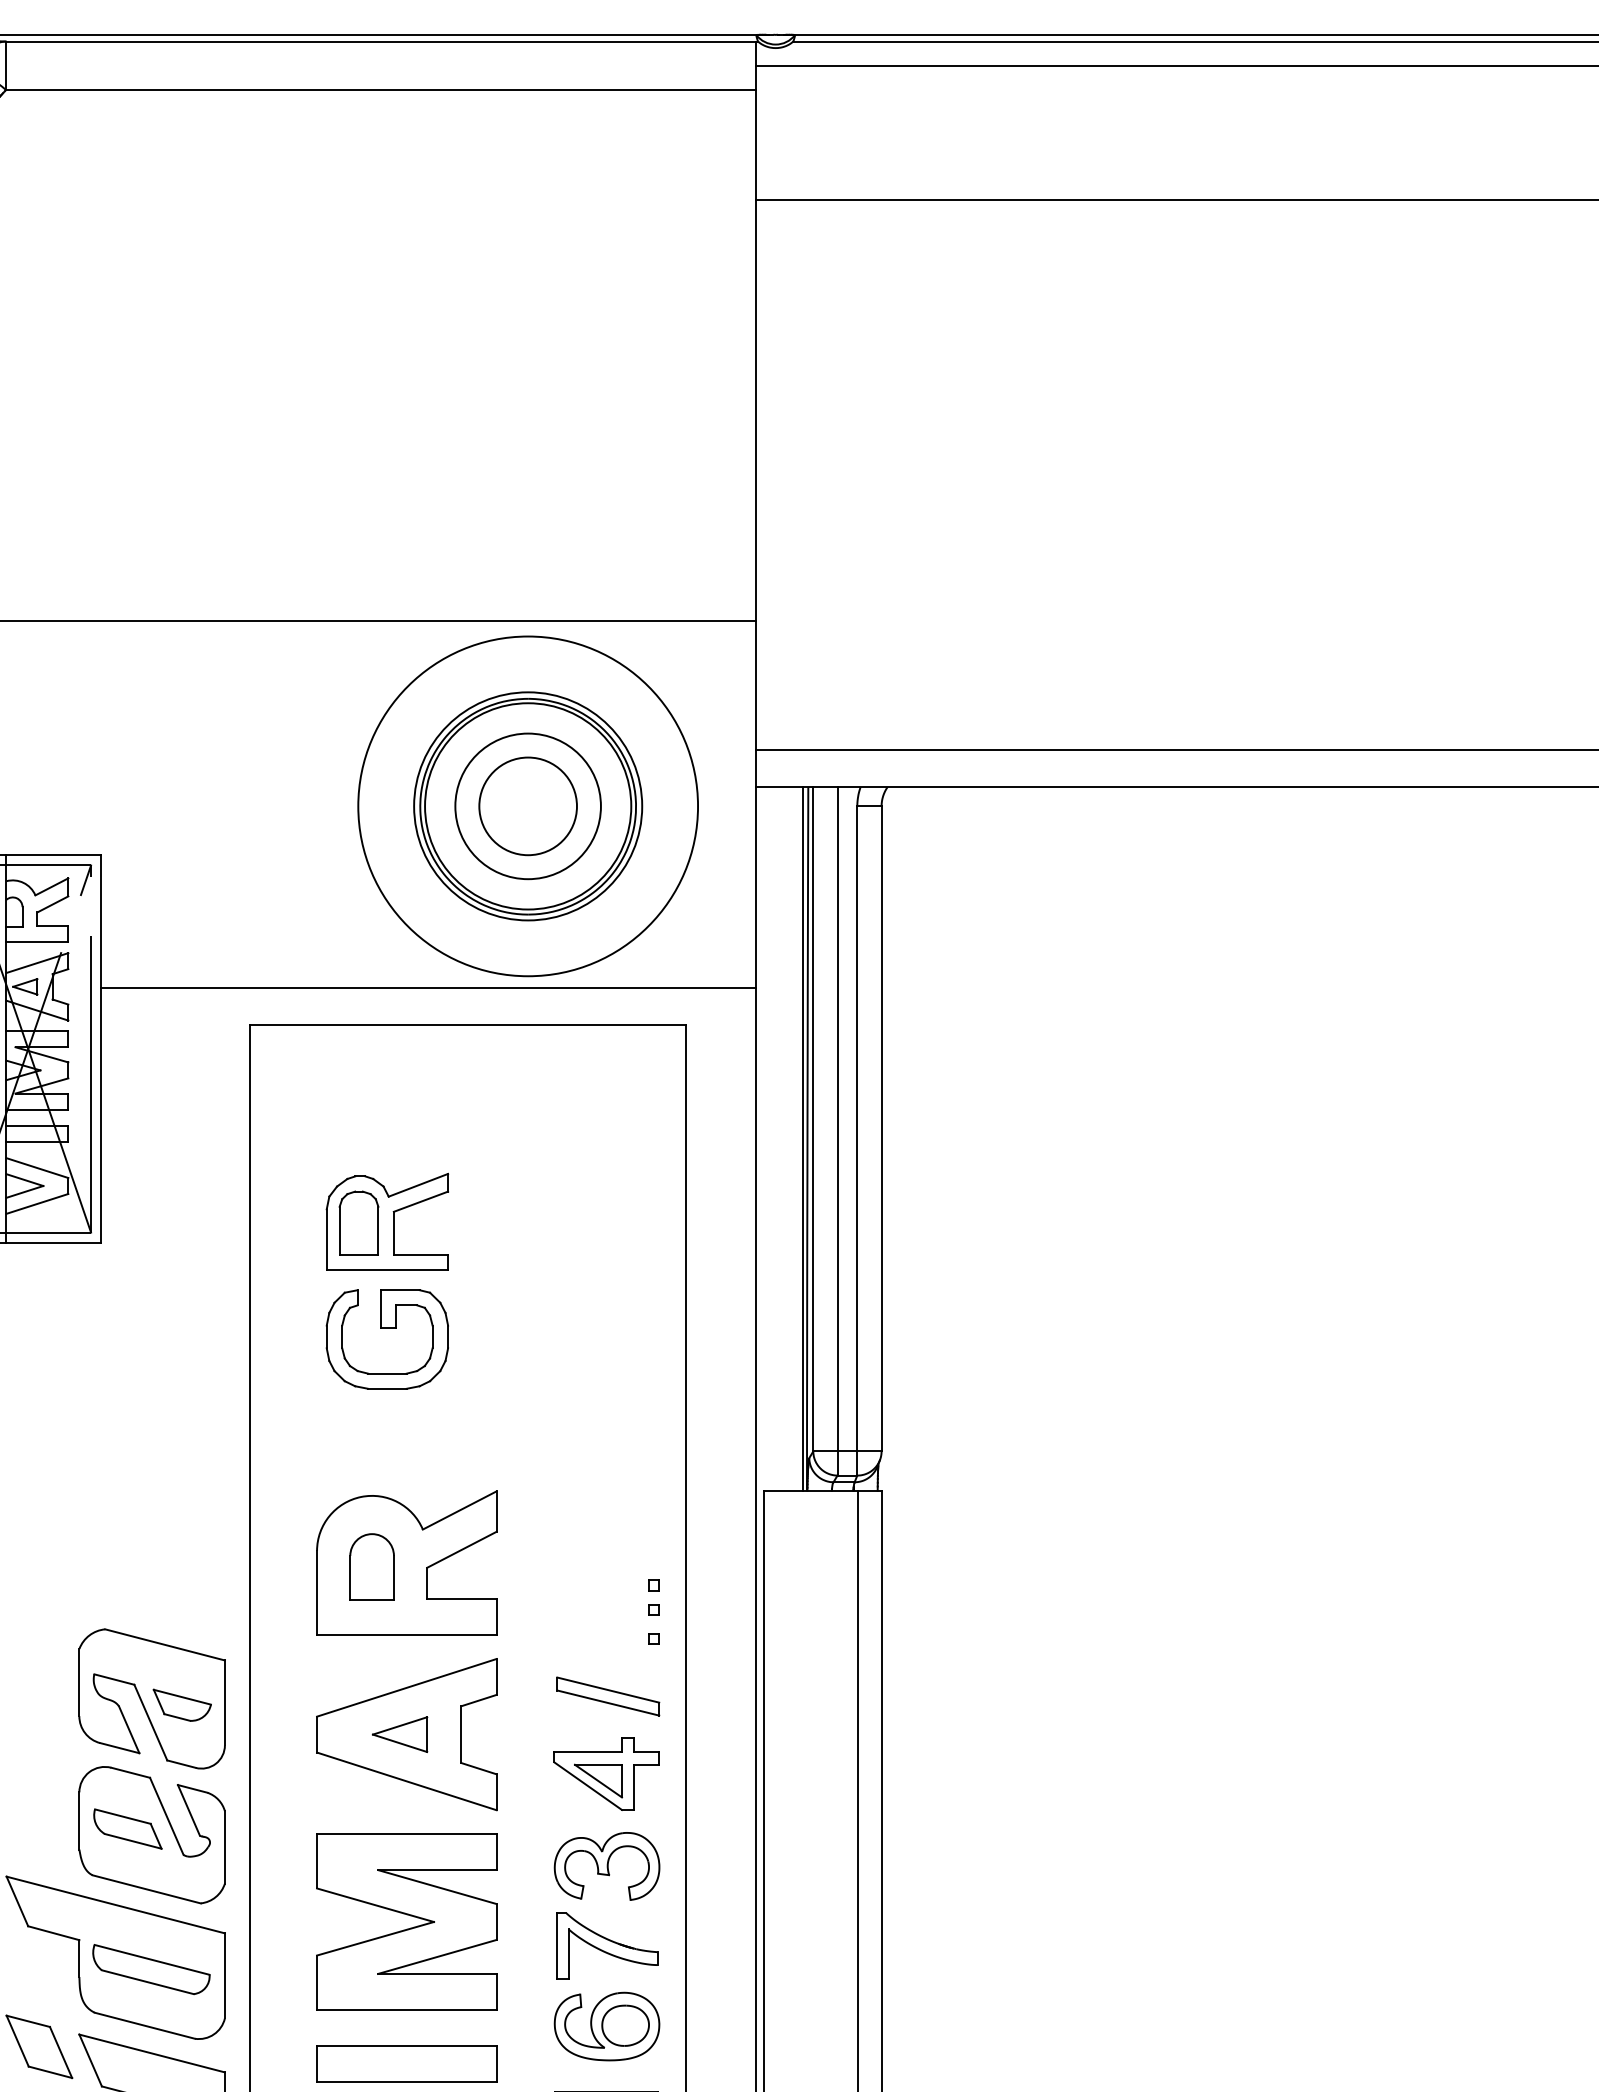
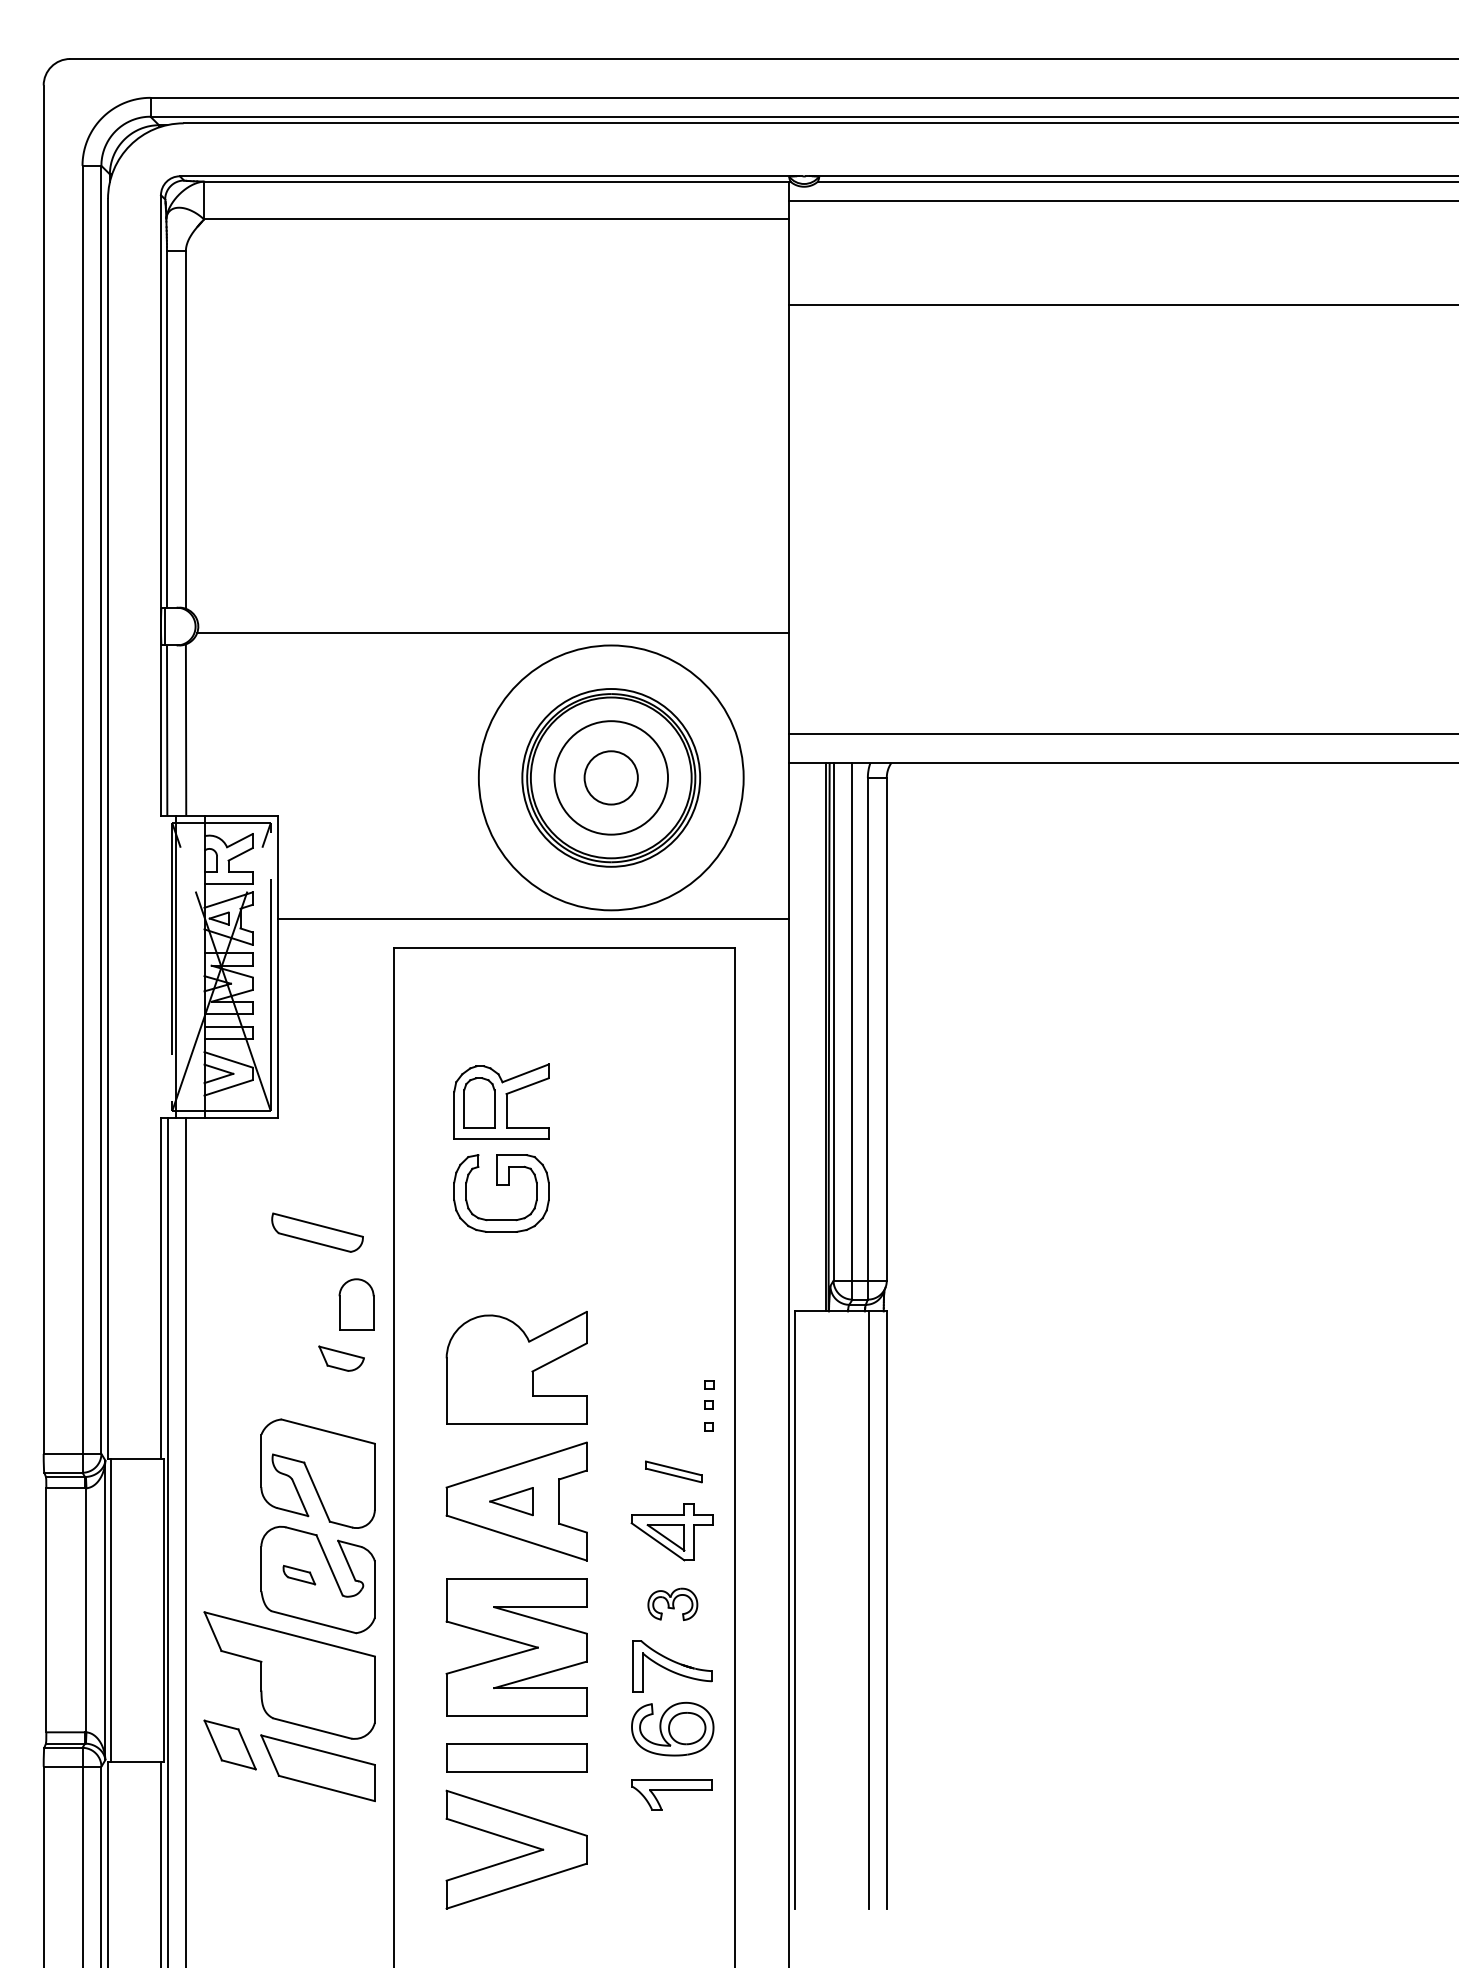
circle: (528, 805) -> (611, 777), size x0.7
part: (371, 1566) -> (356, 1304), moved
part: (608, 1696) -> (673, 1471), size x0.7
part: (182, 1705) -> (341, 1358), moved
part: (128, 1828) -> (299, 1574), size x0.6
part: (606, 1866) -> (672, 1604), size x0.6
part: (151, 1969) -> (317, 1232), moved

